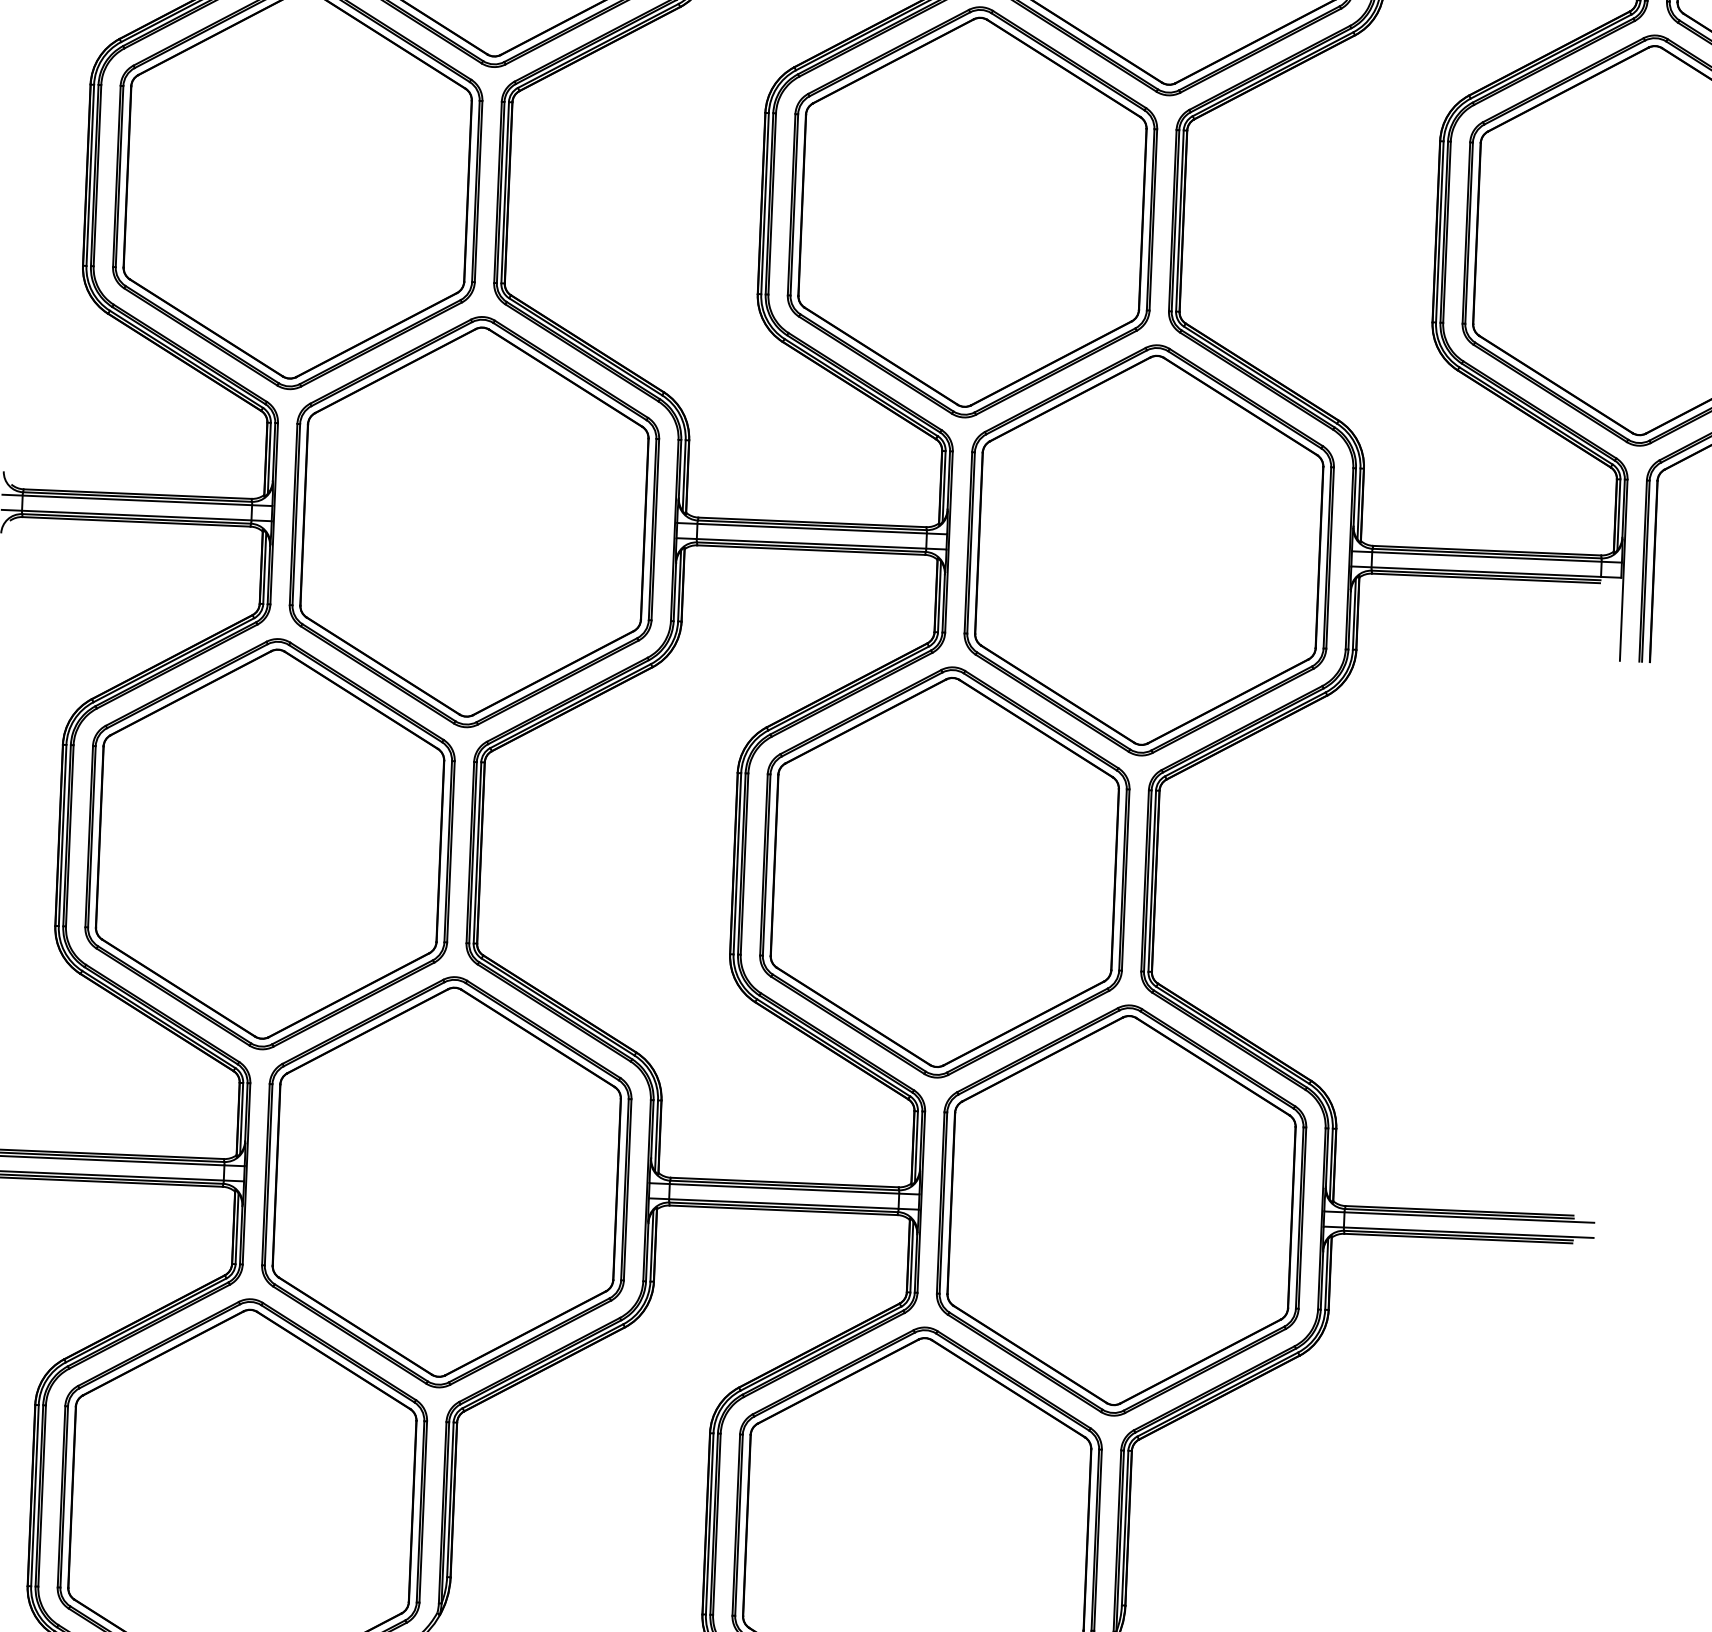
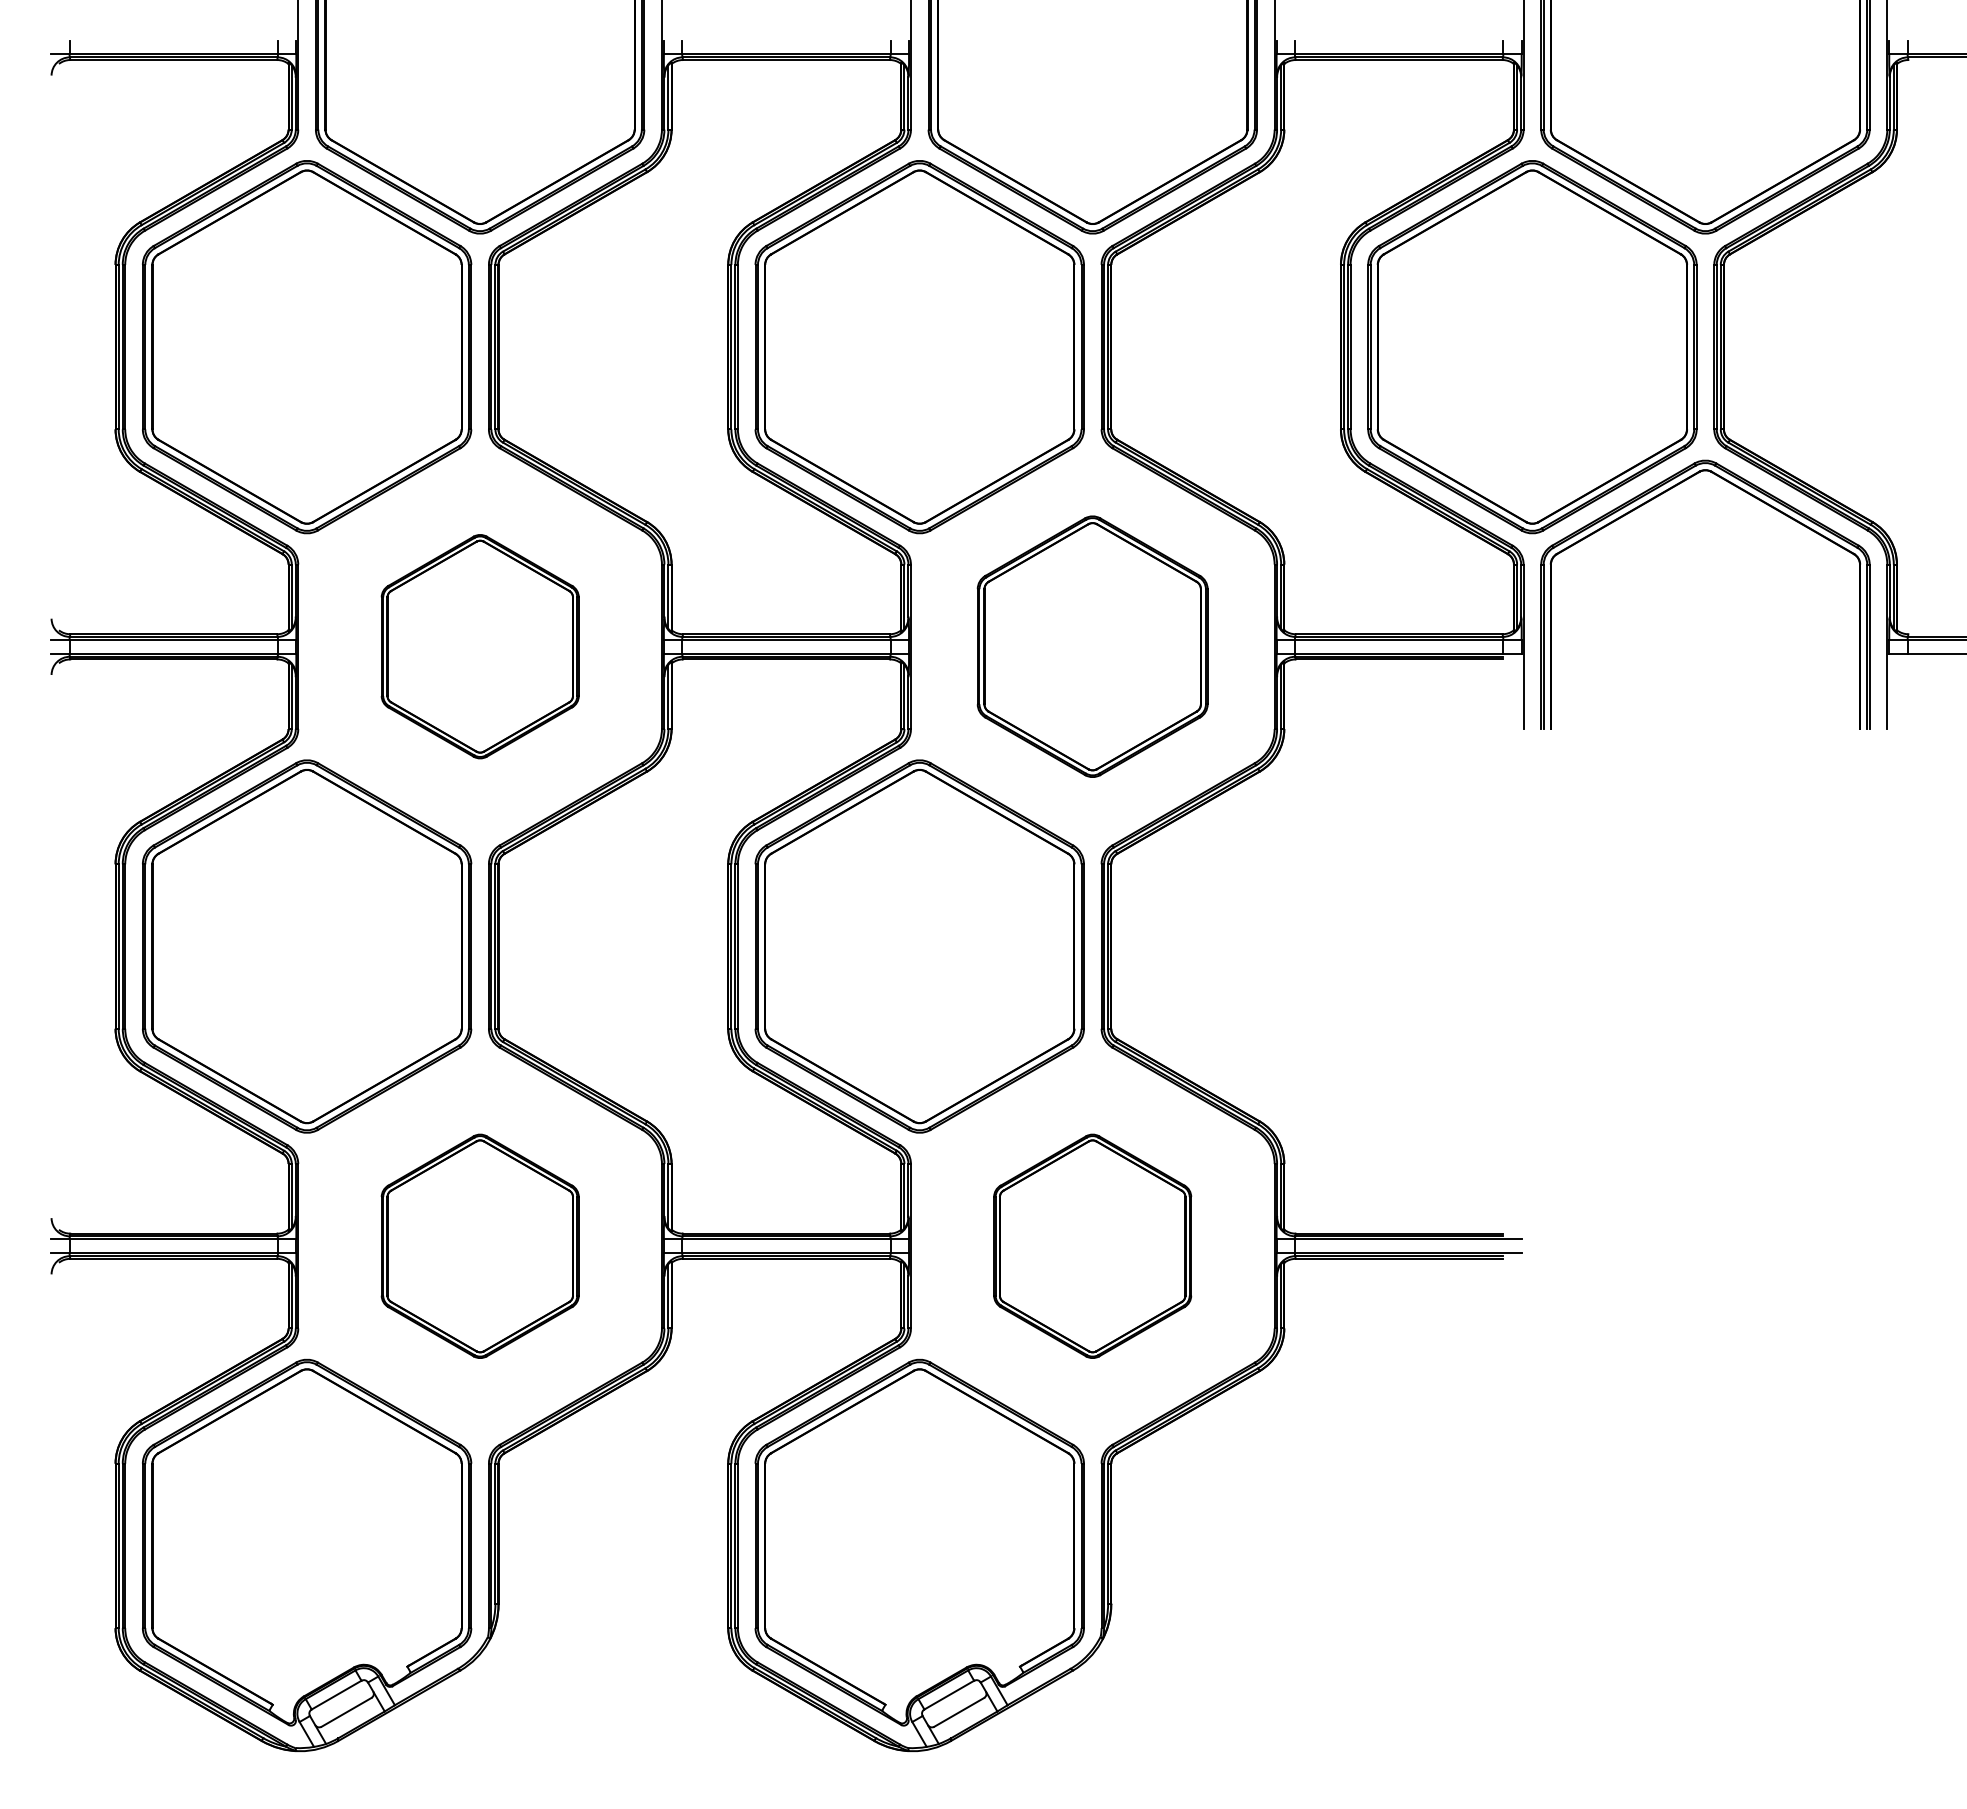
part: (474, 521) -> (480, 646), size x0.6
part: (1148, 550) -> (1092, 646), size x0.7
part: (447, 1182) -> (480, 1246), size x0.6
part: (1121, 1210) -> (1092, 1246), size x0.6

